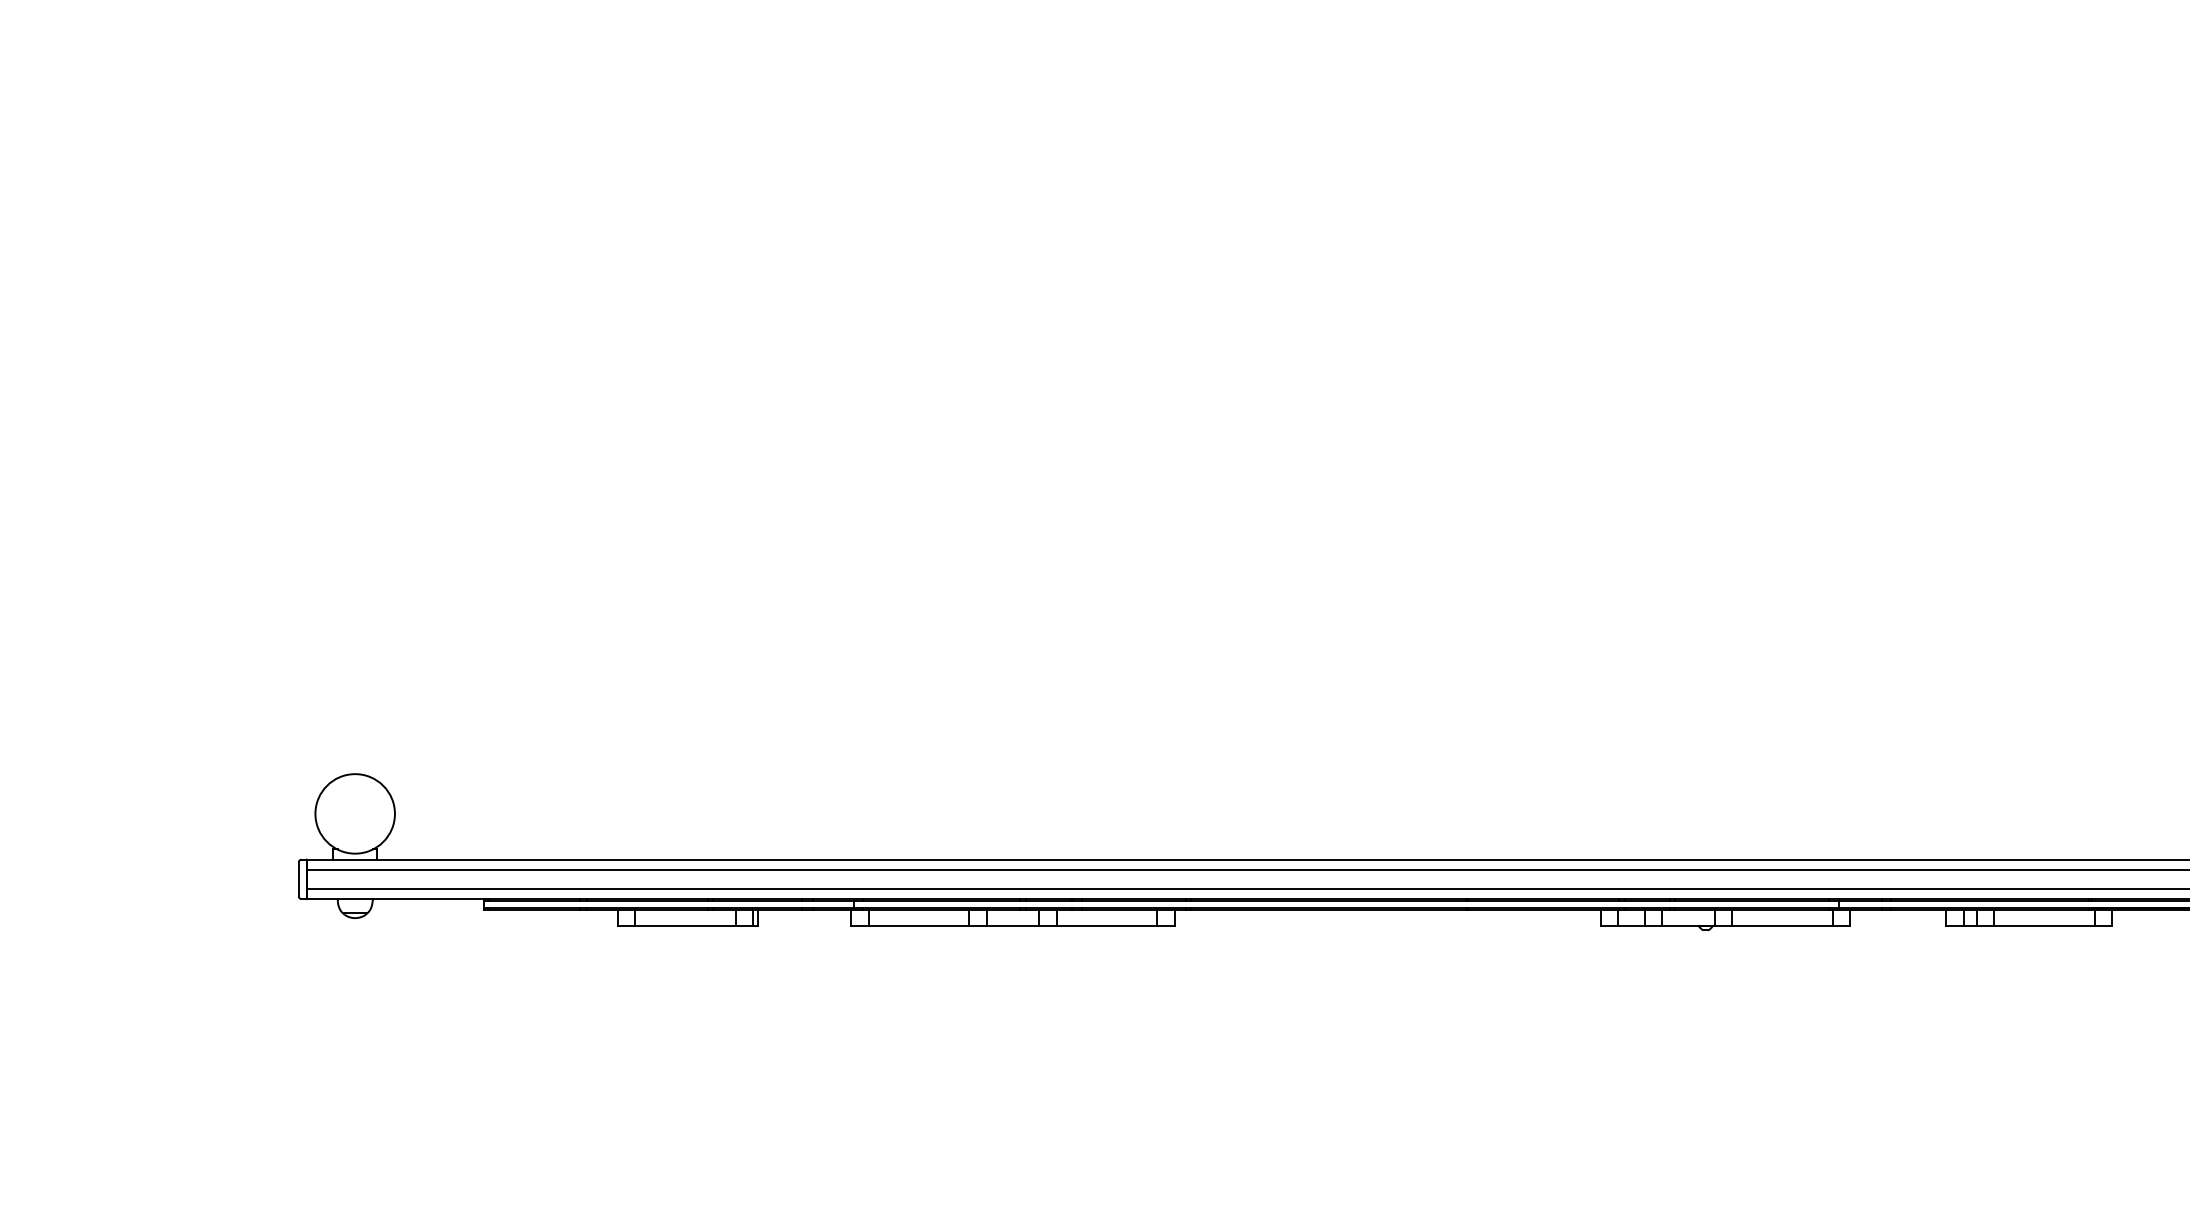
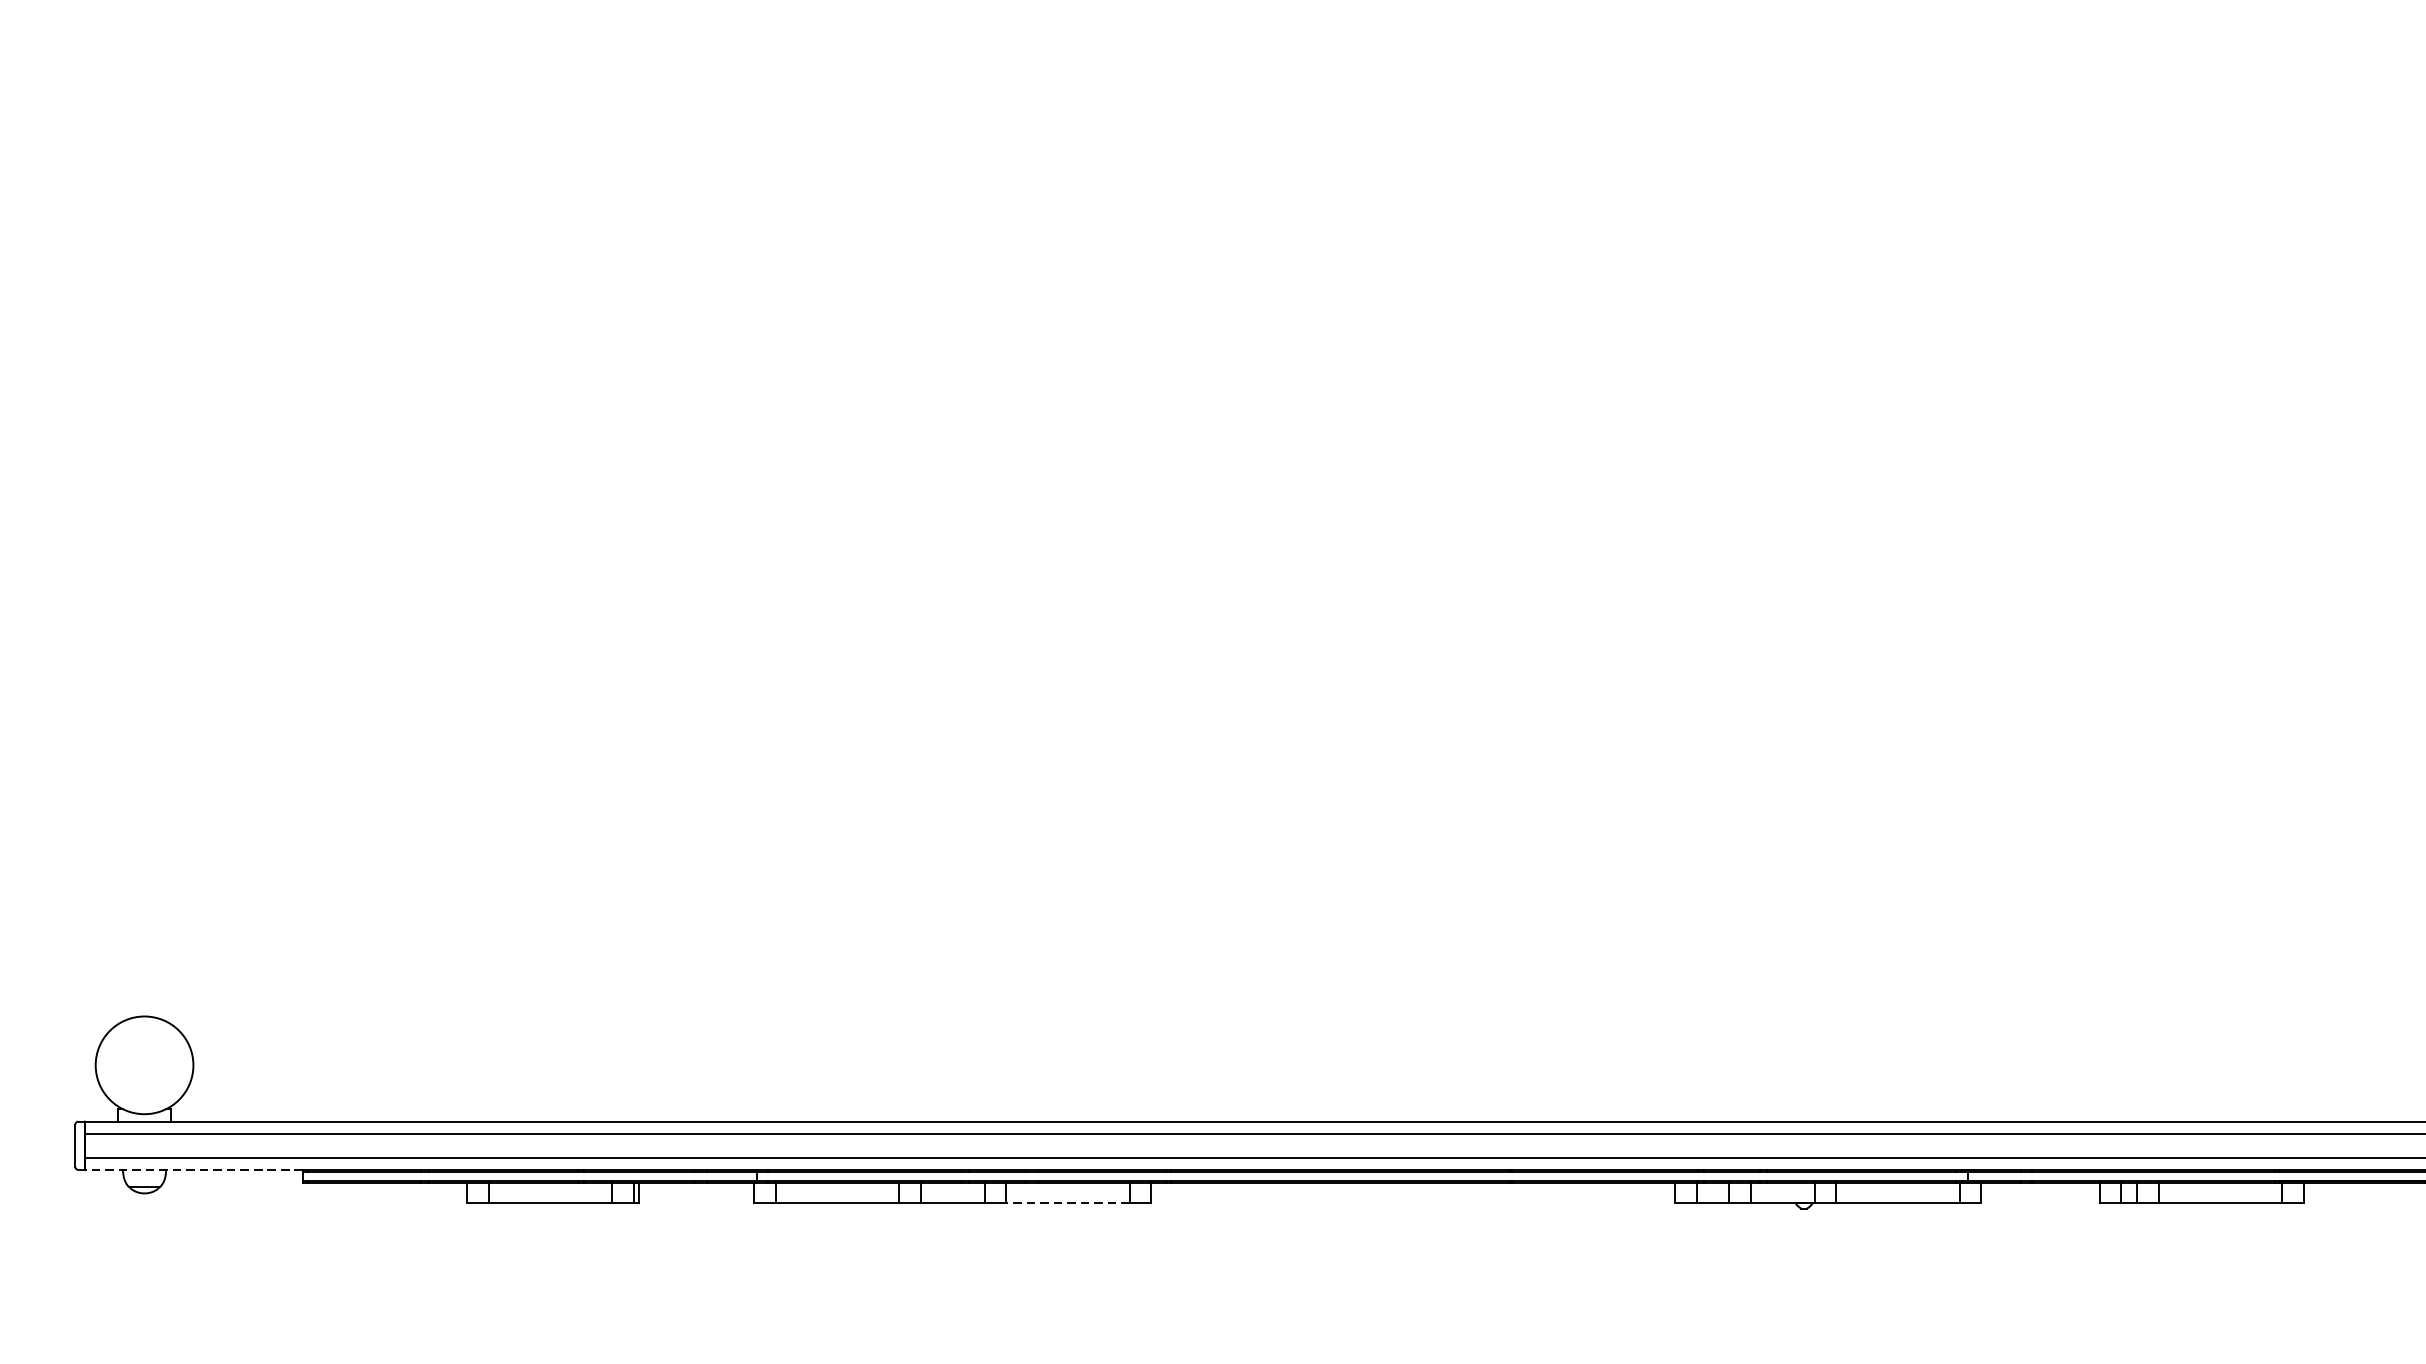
line: (395, 899) -> (194, 1170), solid -> dashed
line: (1106, 926) -> (1067, 1203), solid -> dashed

